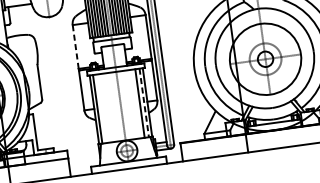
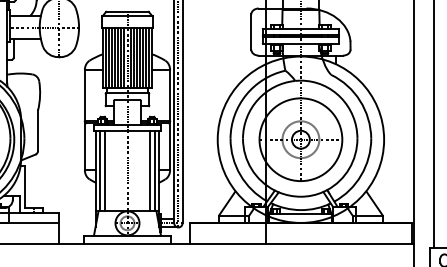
line: (75, 46) -> (84, 95), dashed -> solid
line: (144, 103) -> (154, 171), dashed -> solid
line: (102, 108) -> (105, 170), added

